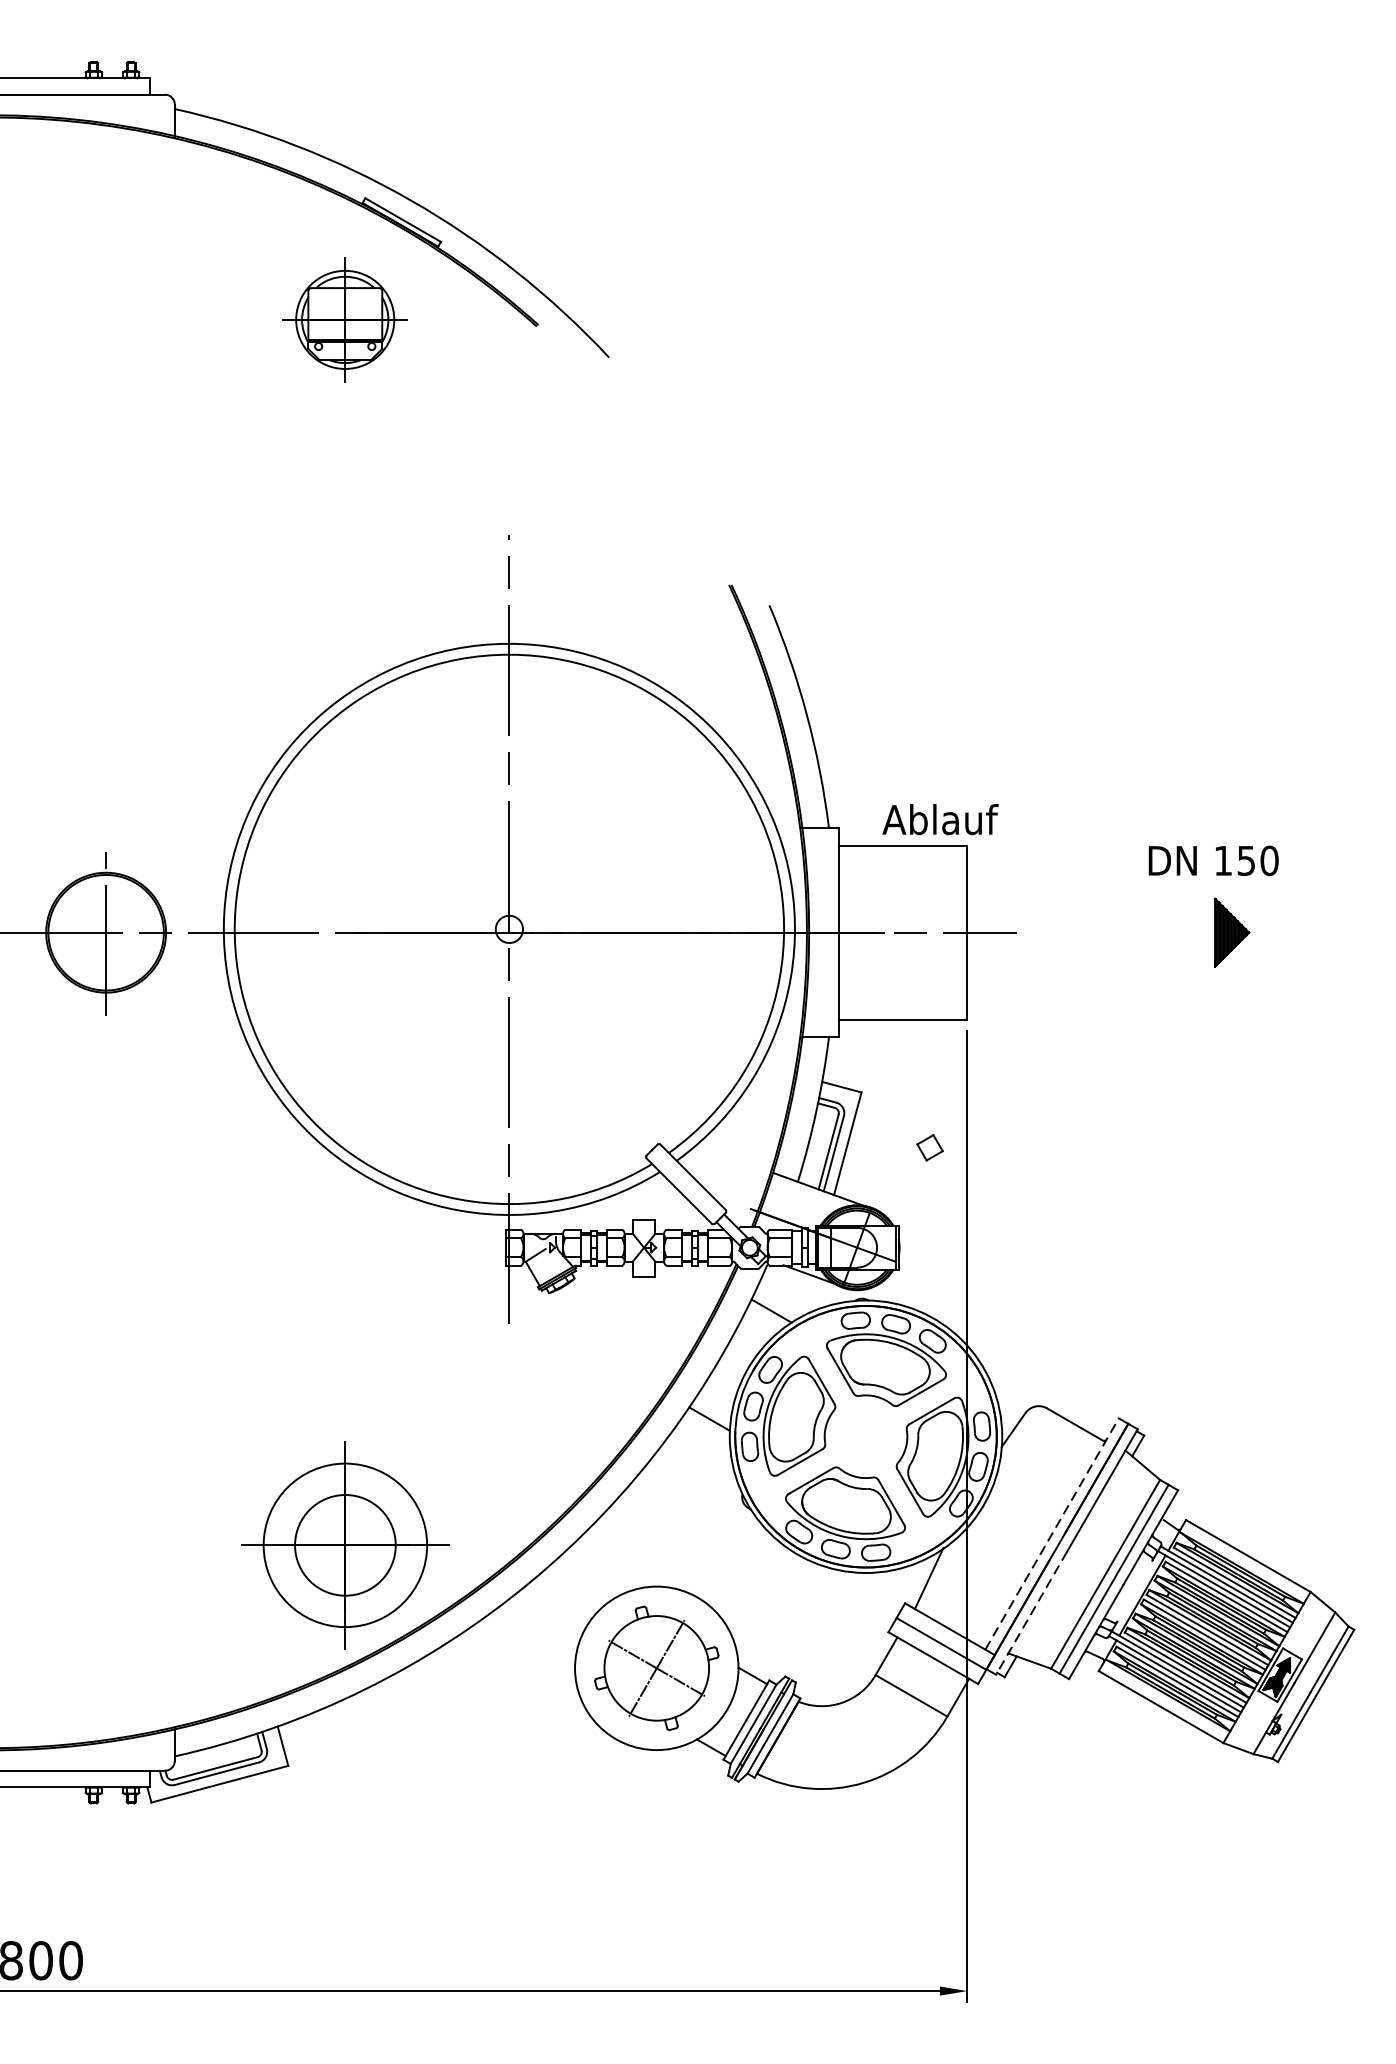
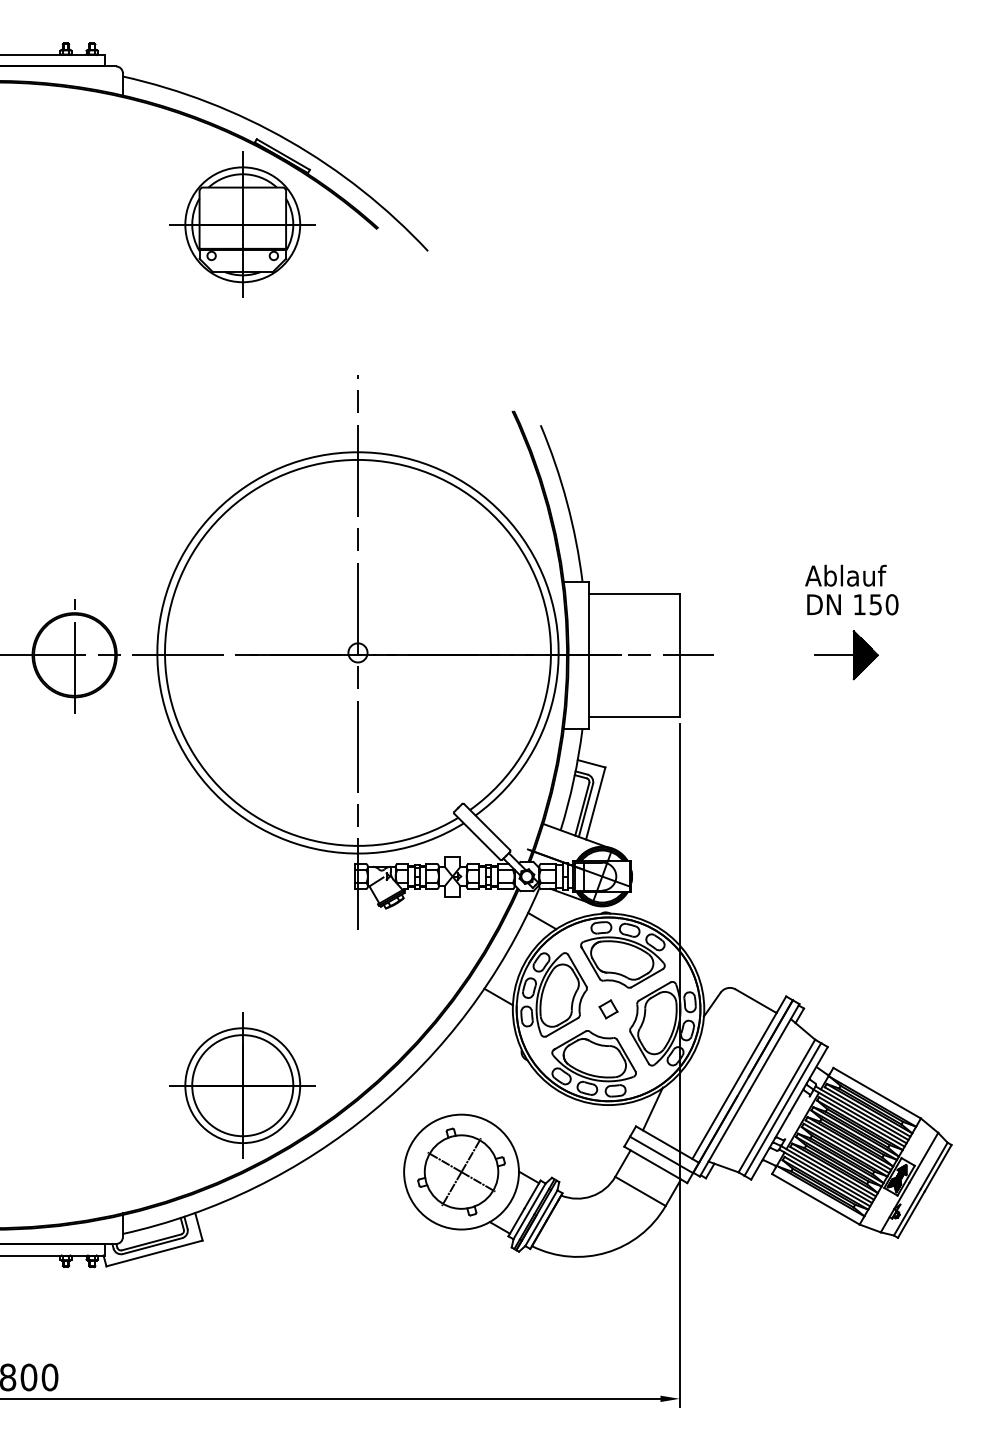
part: (345, 319) -> (242, 224), size x1.67
text: (939, 819) -> (845, 575), moved
line: (1187, 933) -> (834, 655), added
part: (929, 1147) -> (608, 1009), moved
line: (1052, 1533) -> (739, 1077), dashed -> solid
circle: (345, 1545) -> (242, 1085), size x1.43
line: (1031, 1613) -> (724, 1133), dashed -> solid

